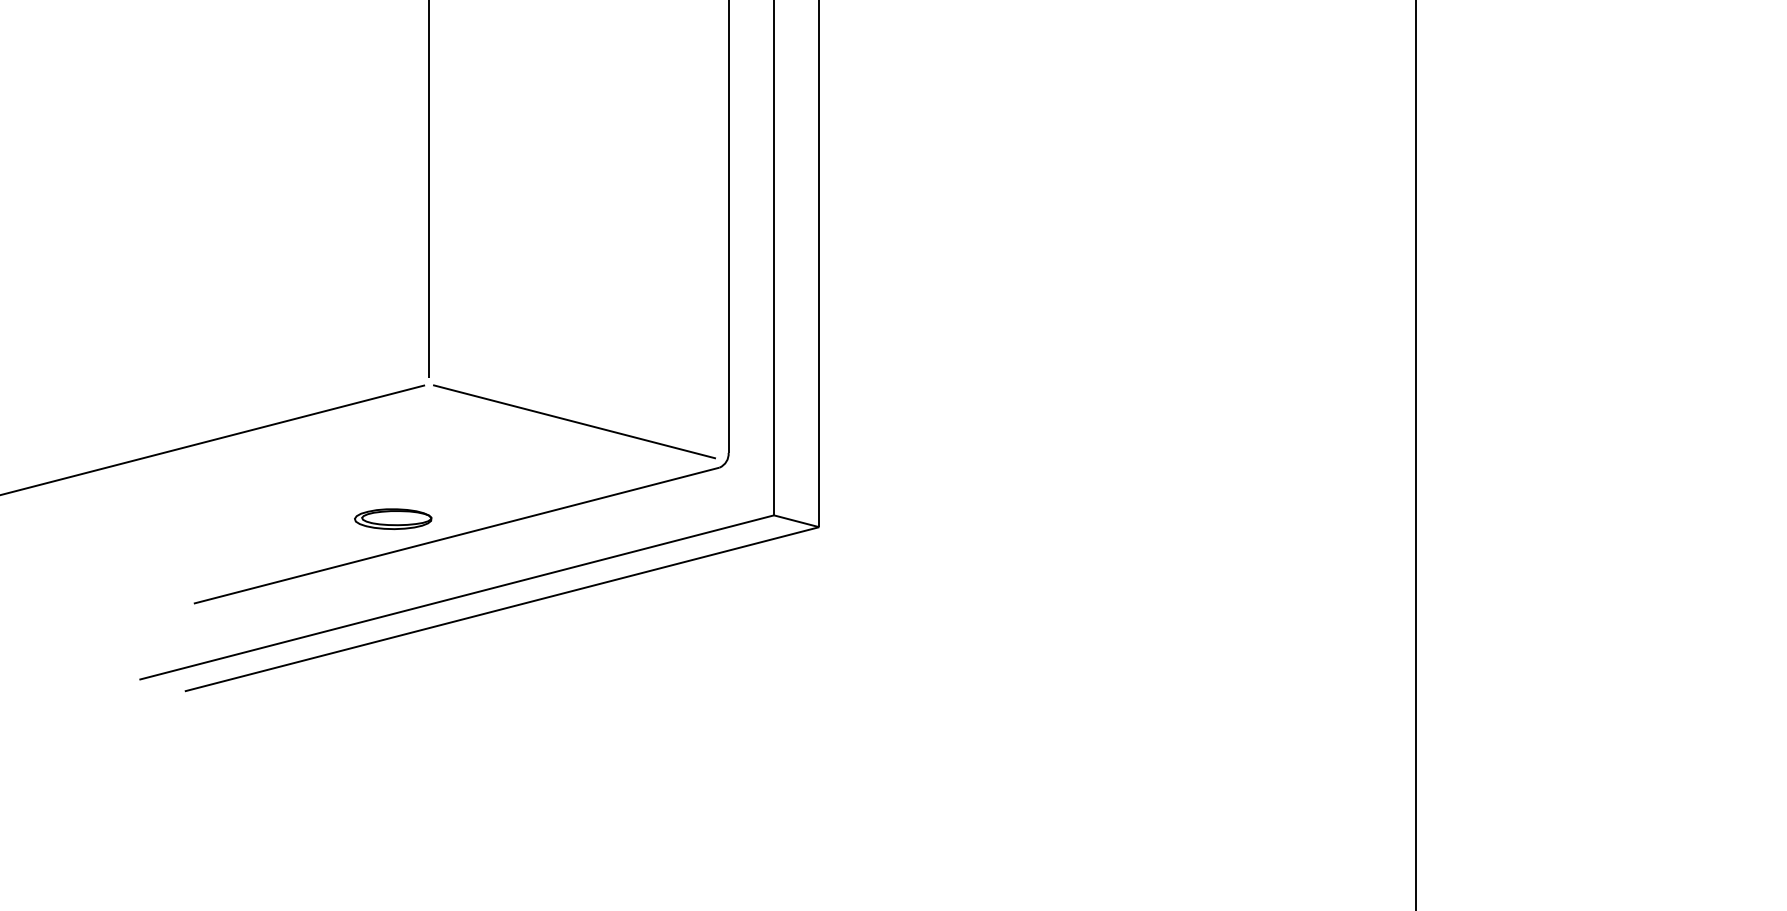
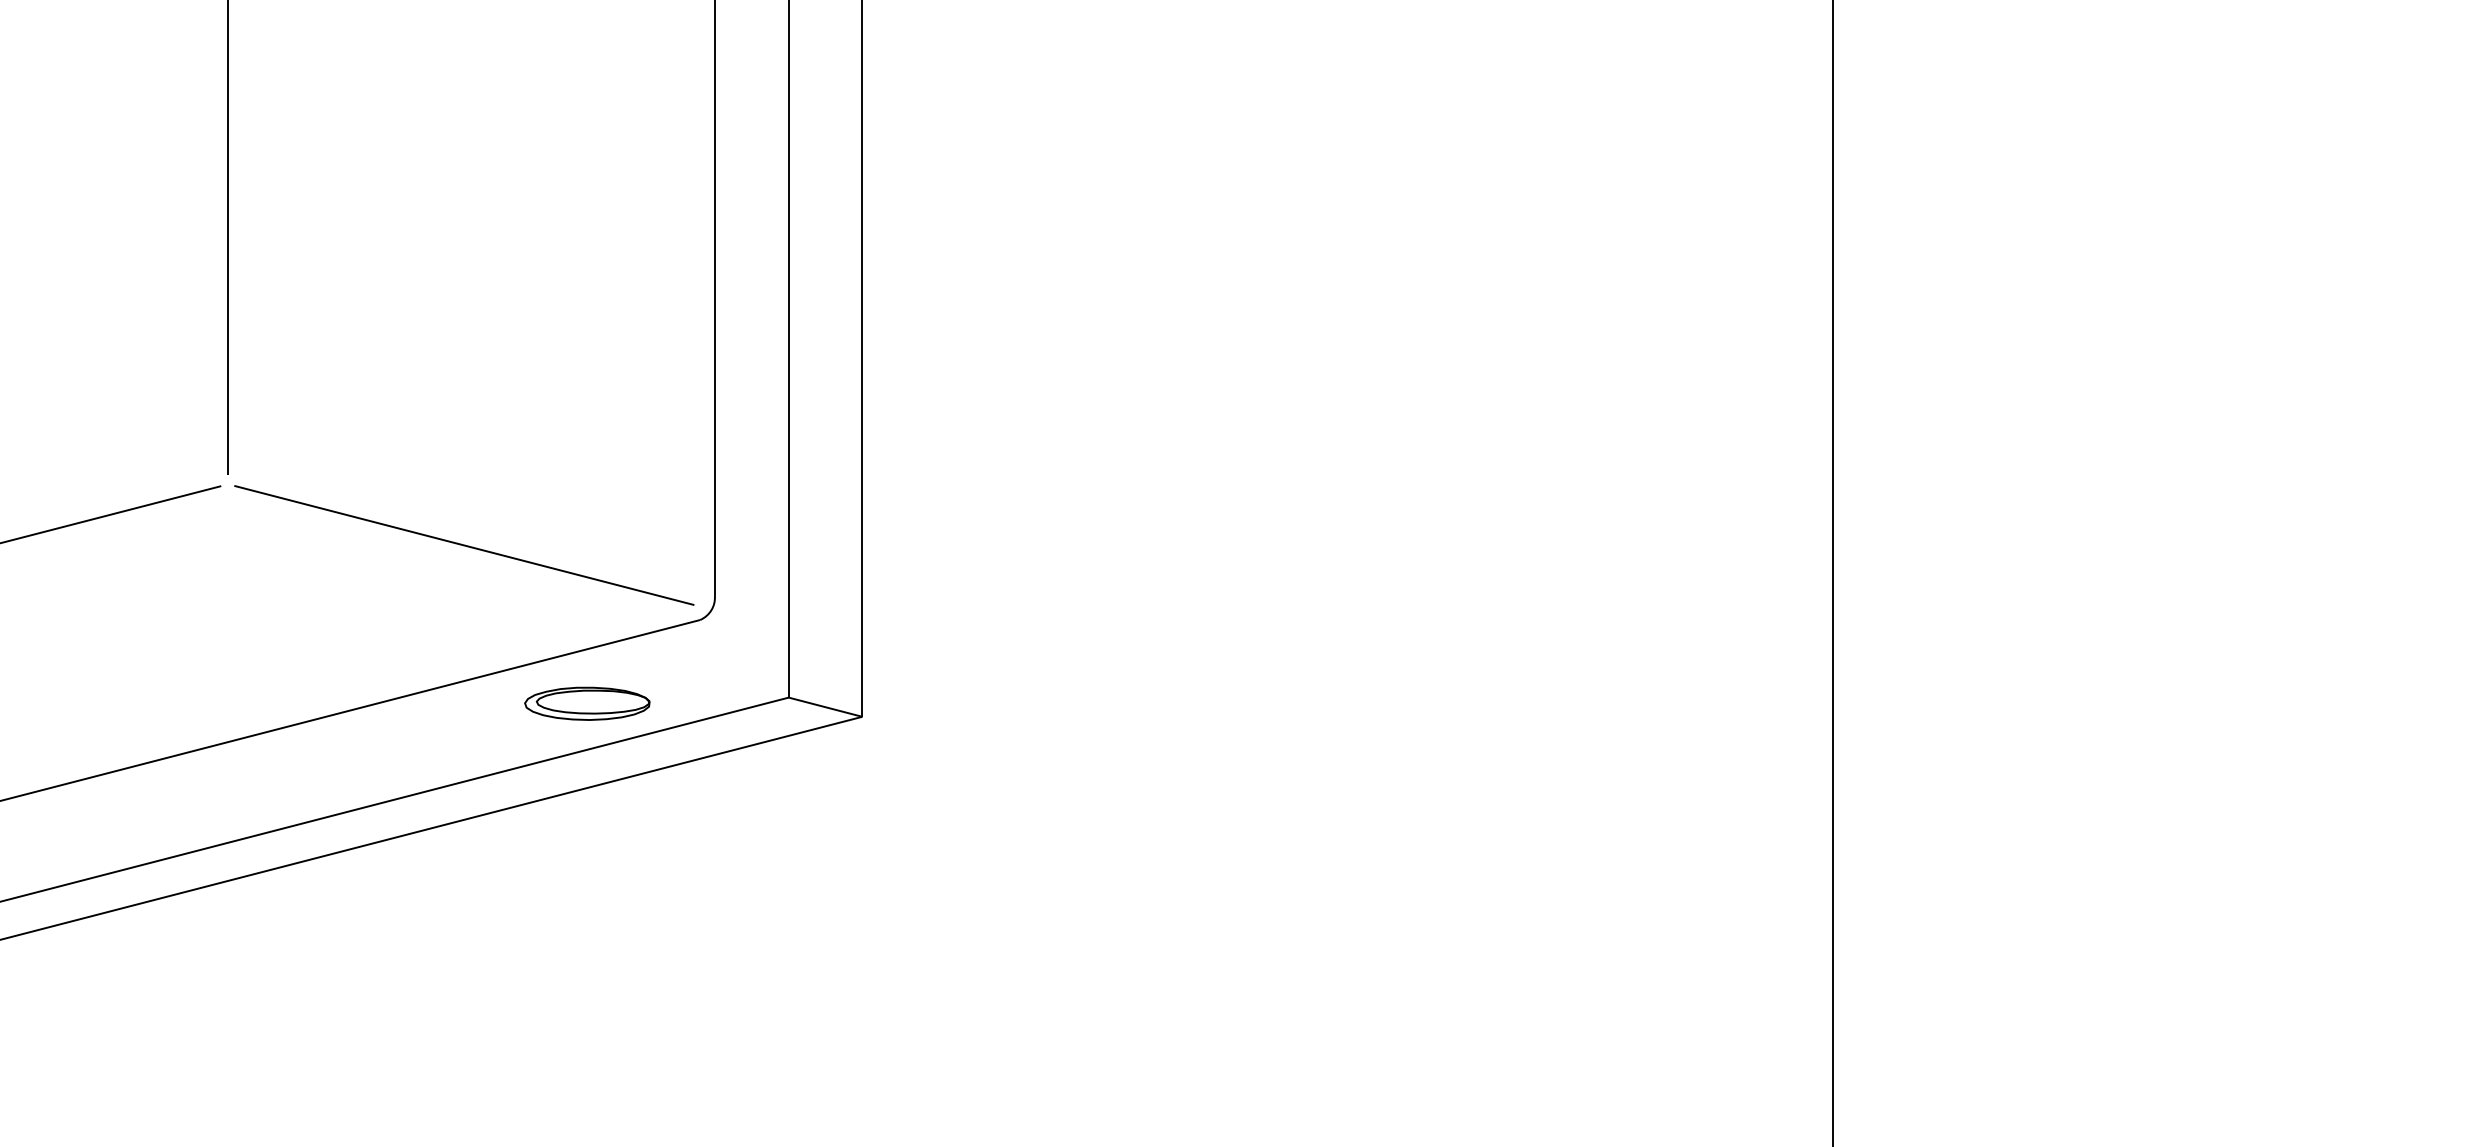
part: (393, 518) -> (587, 702), moved

